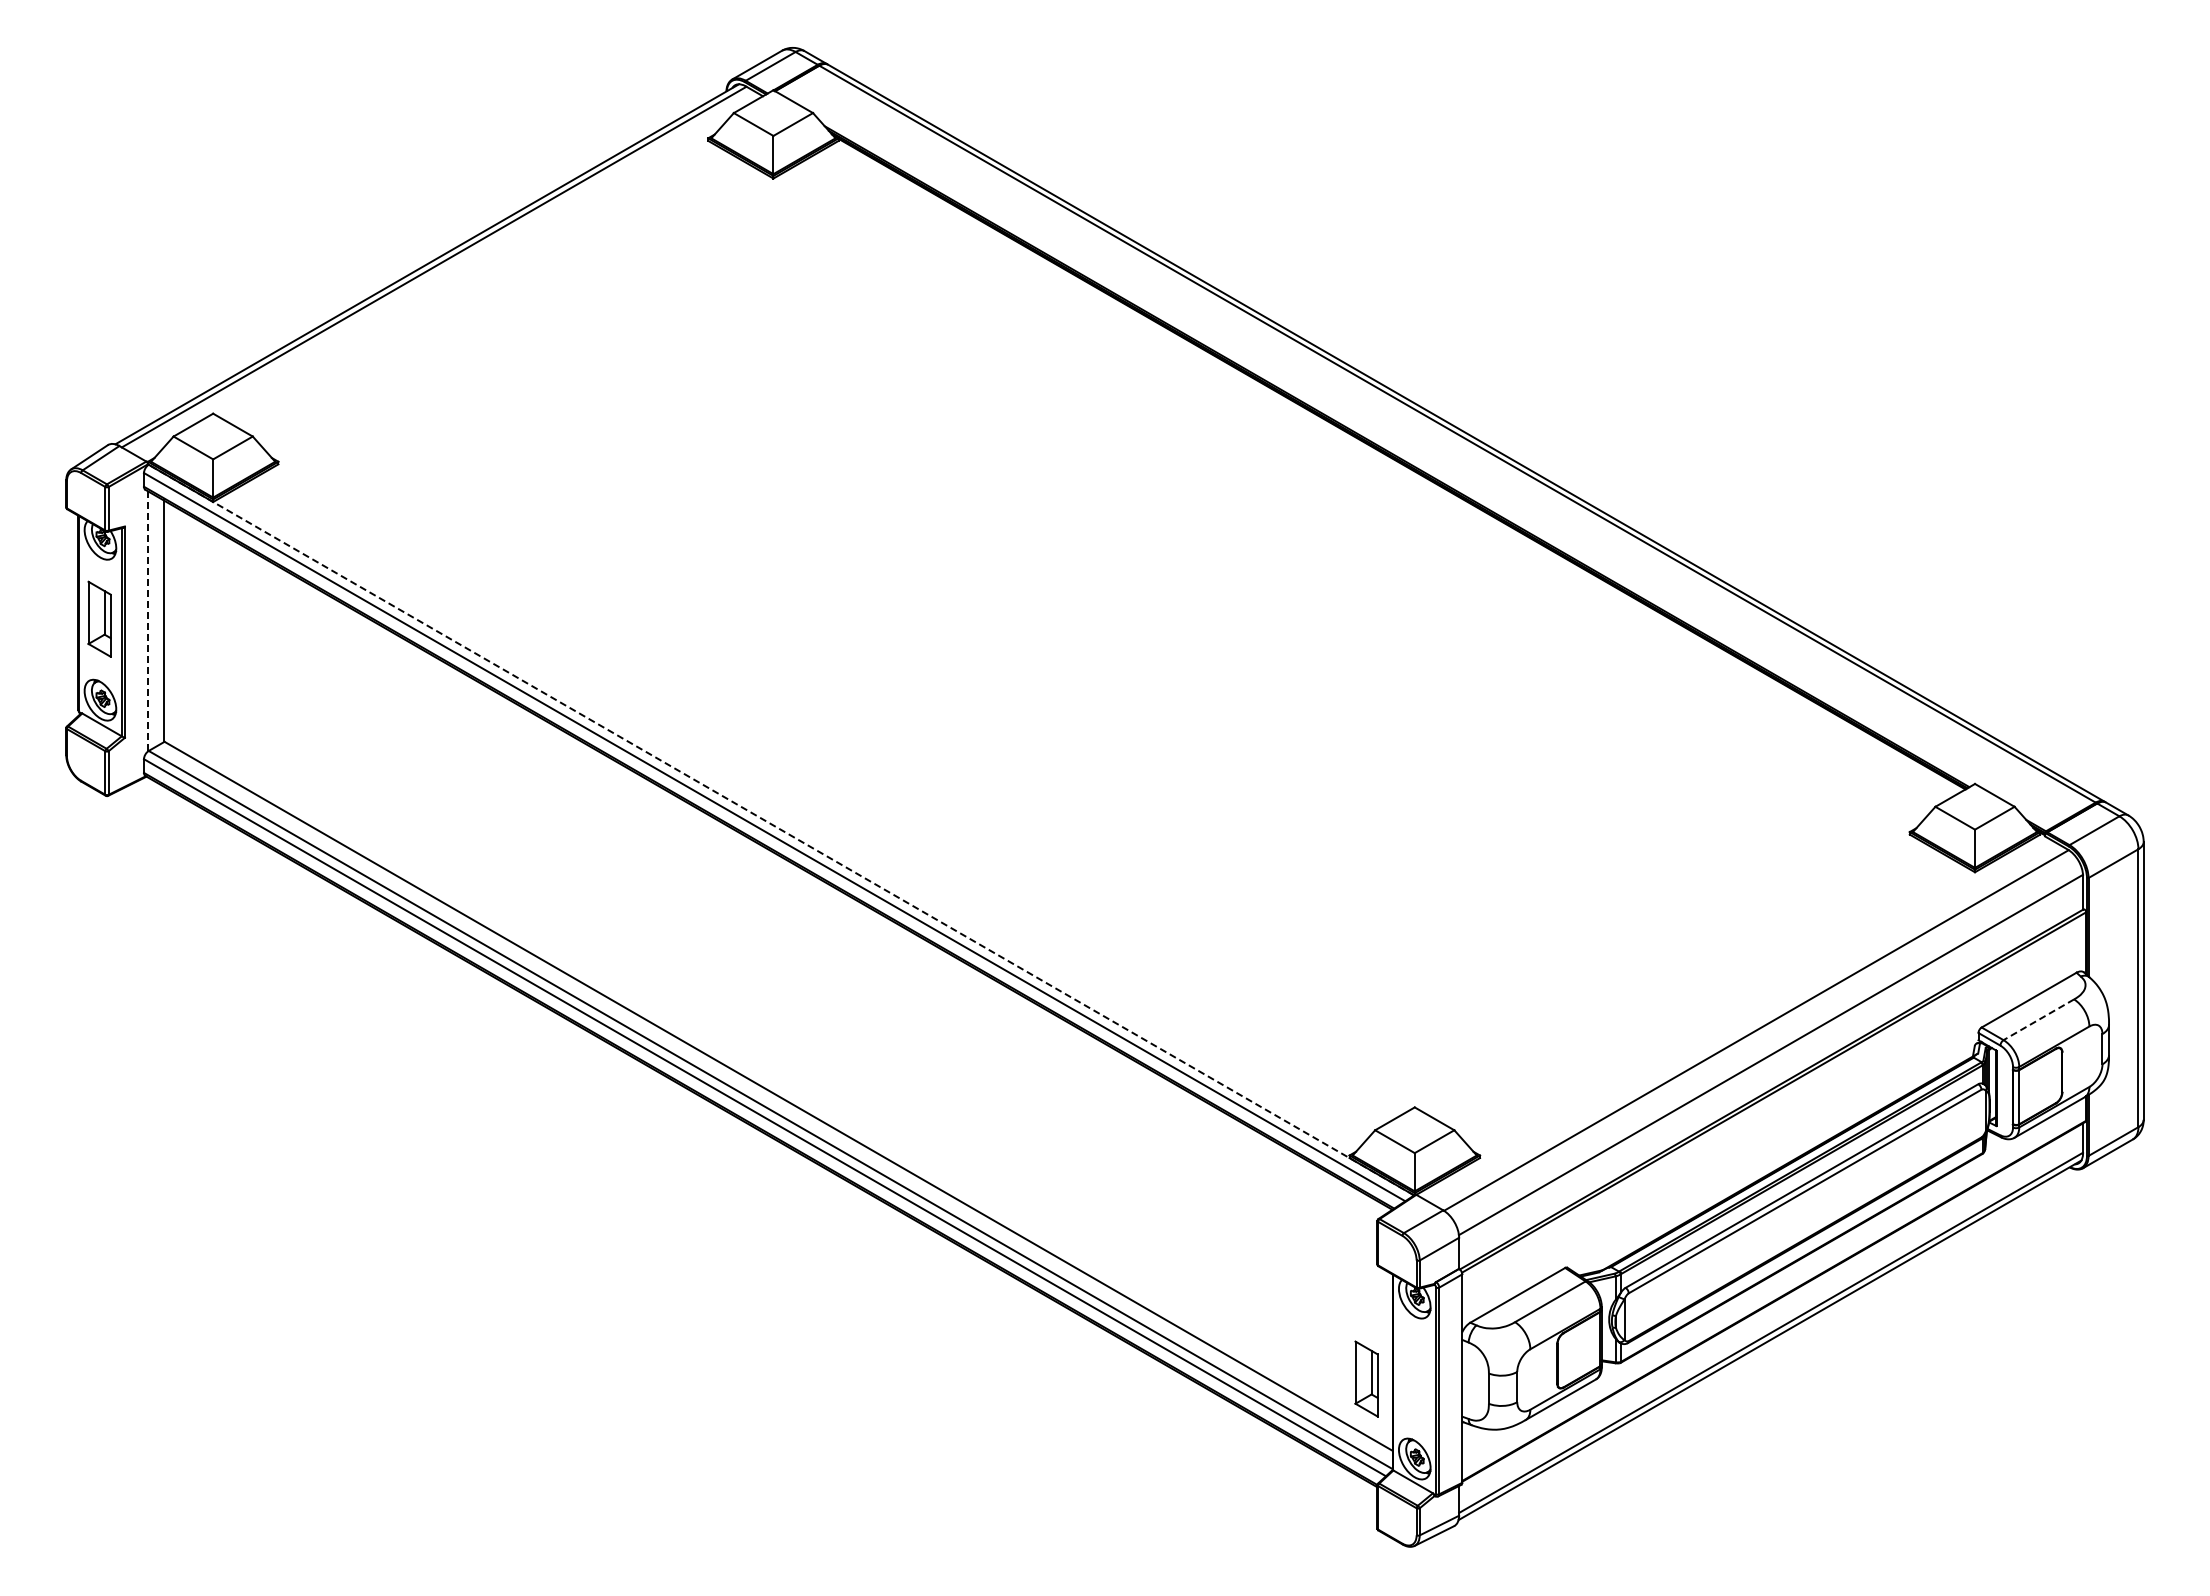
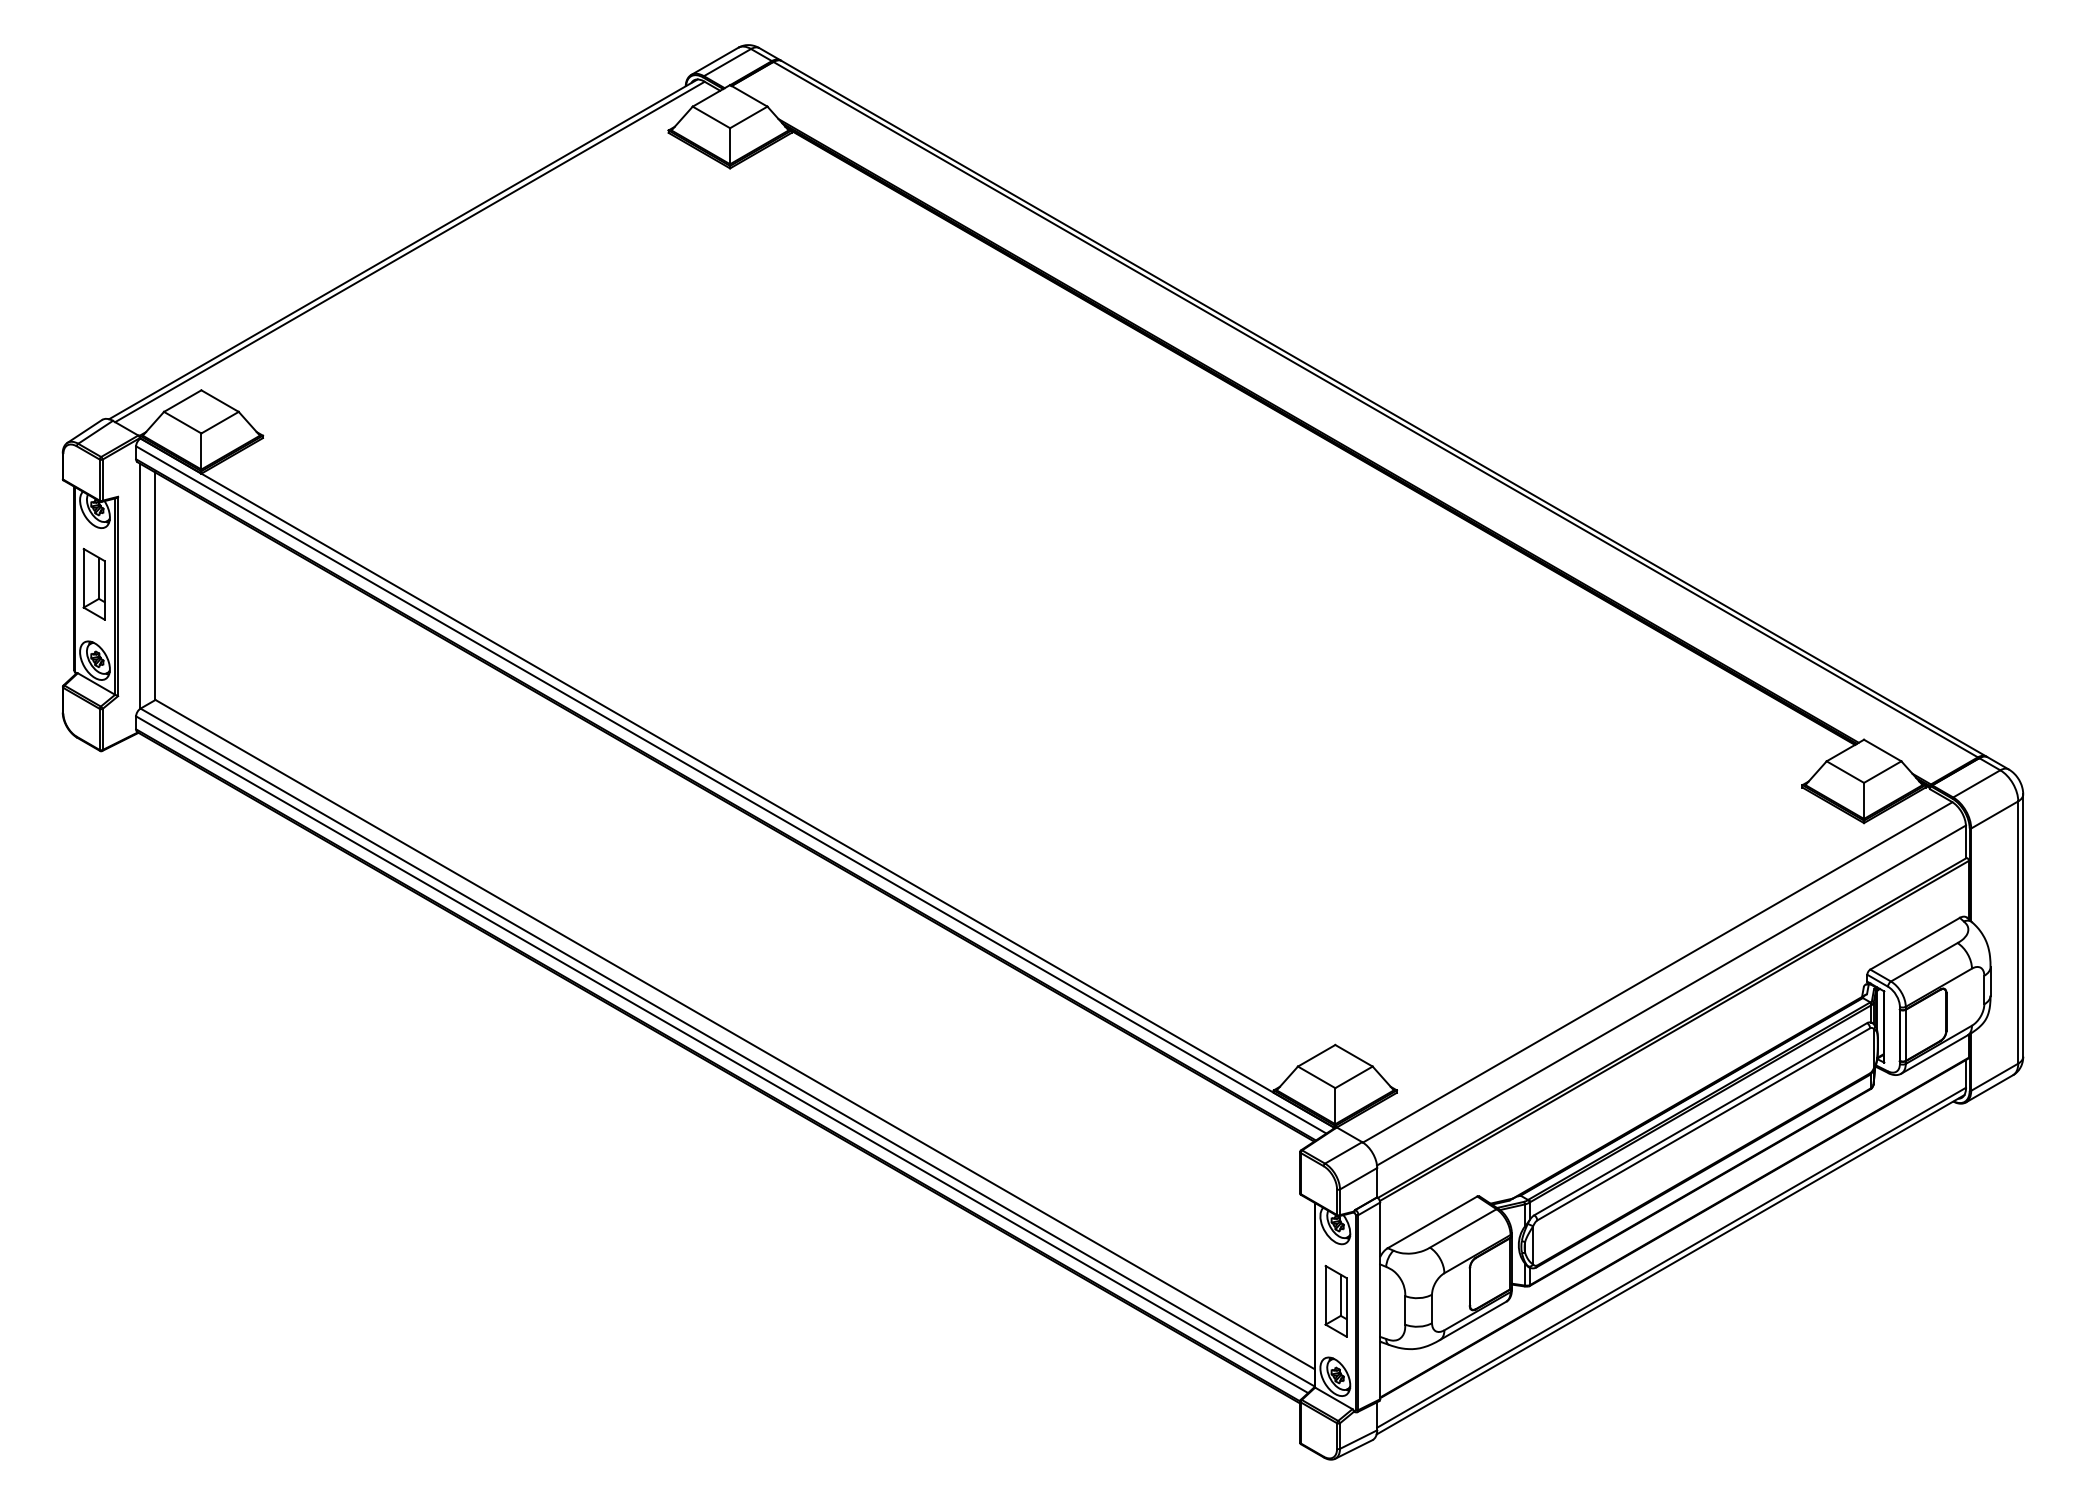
line: (147, 621) -> (139, 586), dashed -> solid
line: (780, 829) -> (736, 782), dashed -> solid
line: (2038, 1019) -> (1923, 962), dashed -> solid
part: (1366, 1378) -> (1336, 1300), moved

